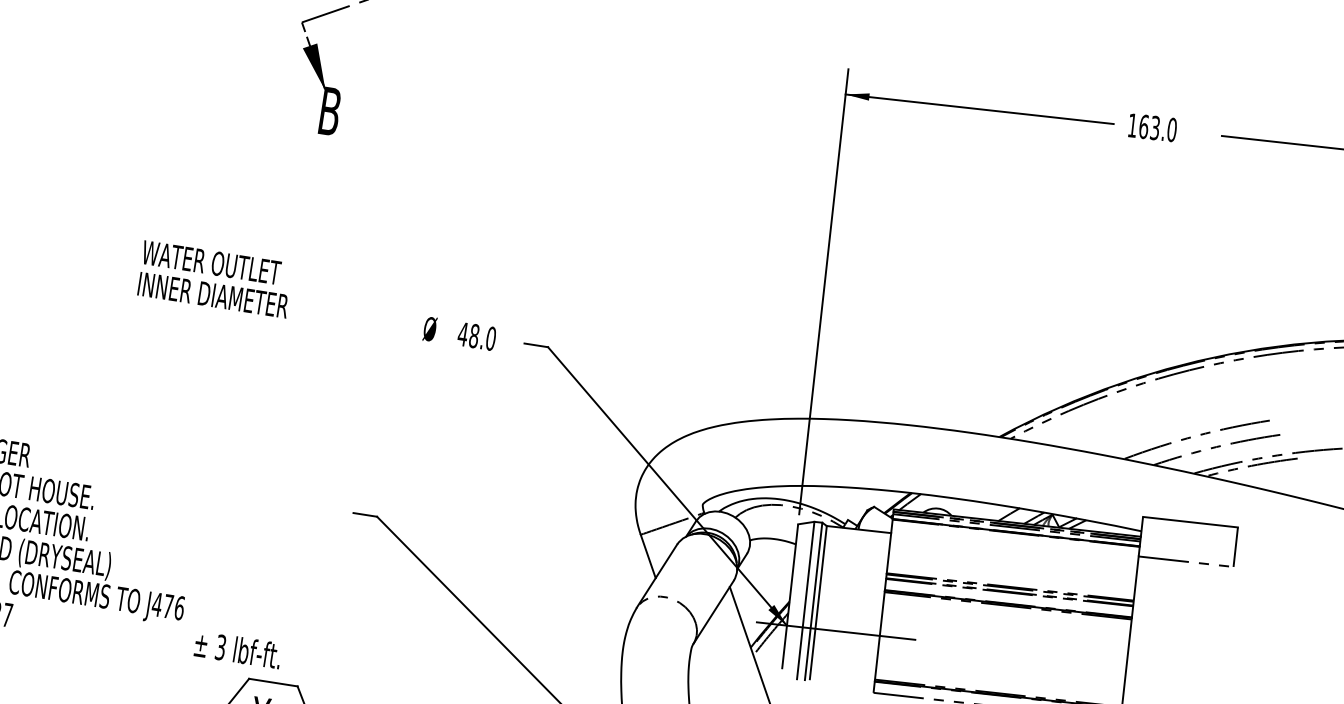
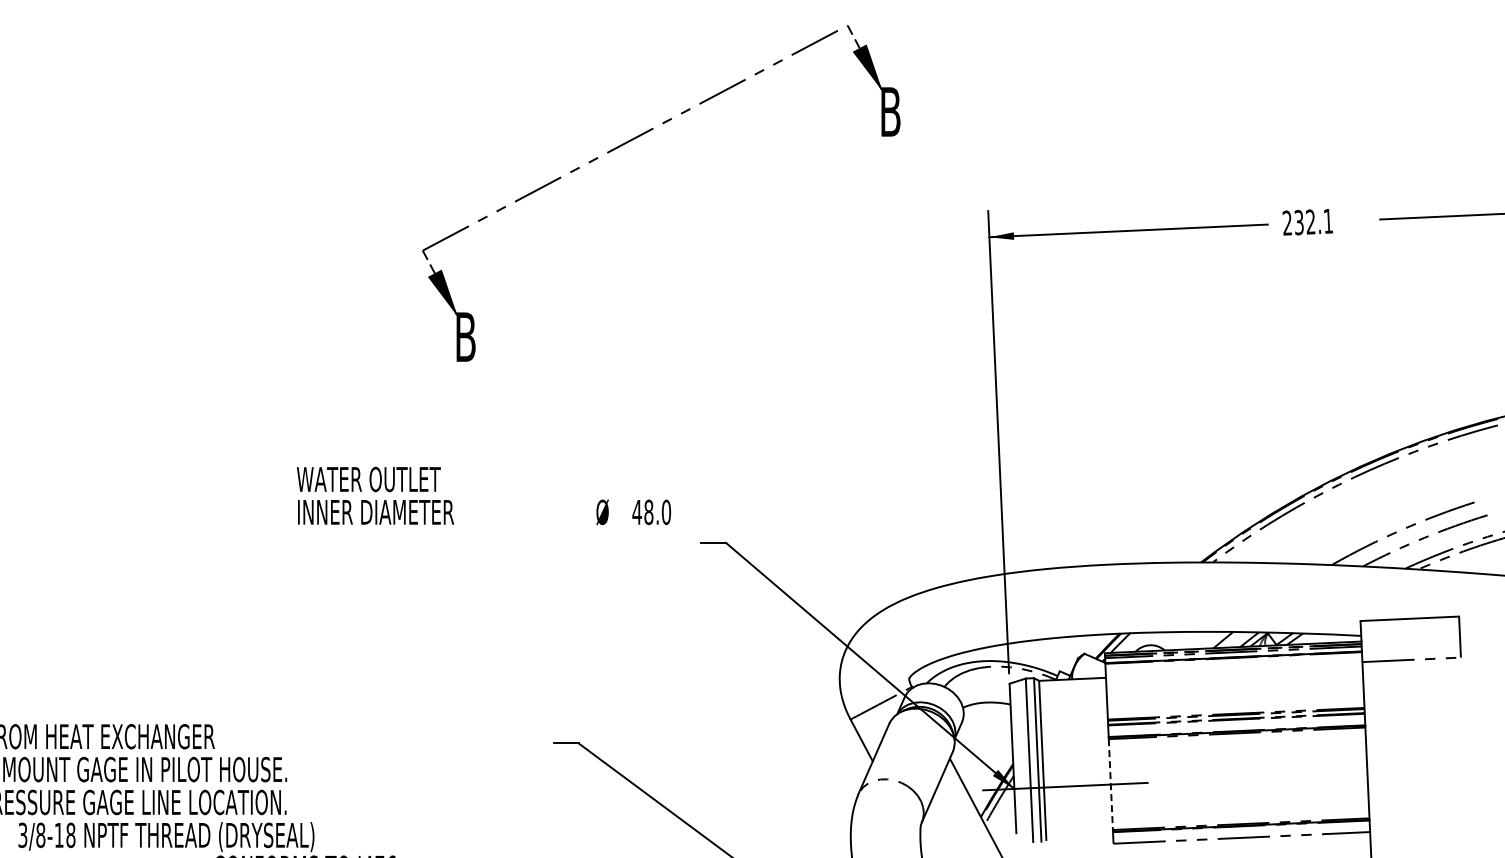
text: (1152, 127) -> (1307, 221), 163.0 -> 232.1
text: (319, 295) -> (484, 495), moved
line: (879, 636) -> (1110, 785), solid -> dashed

